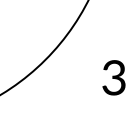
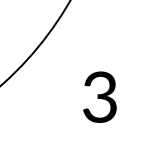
text: (113, 77) -> (99, 96), moved

